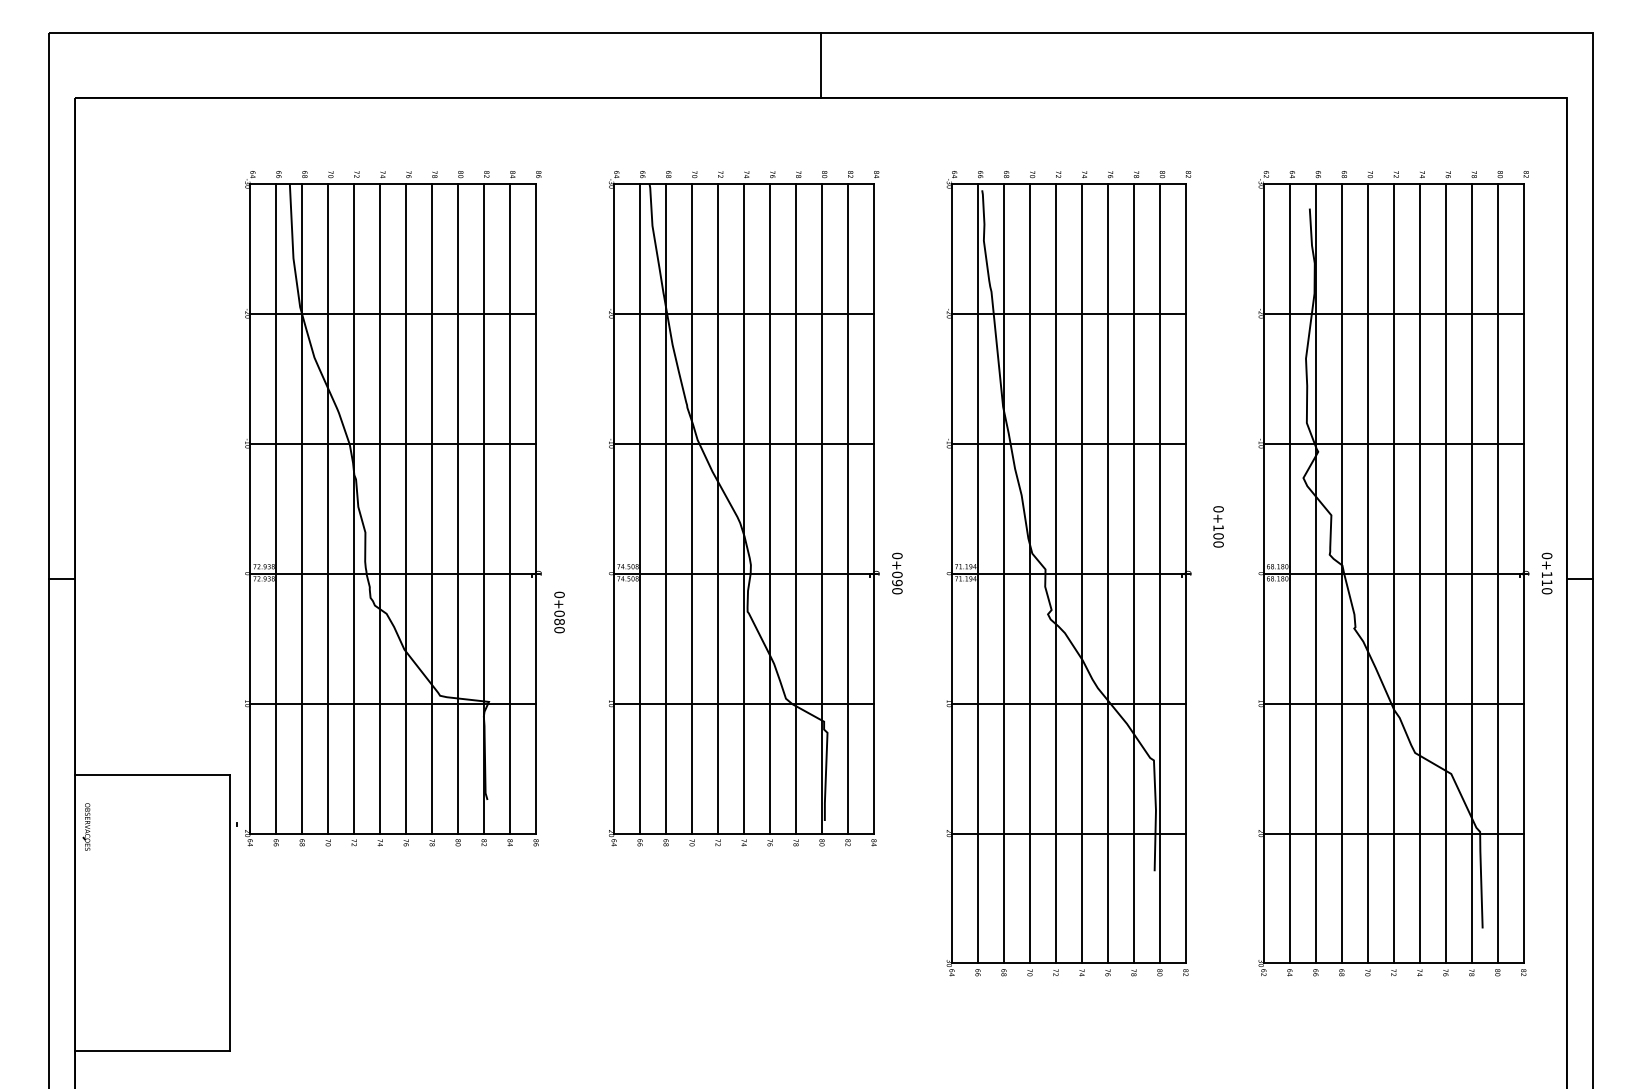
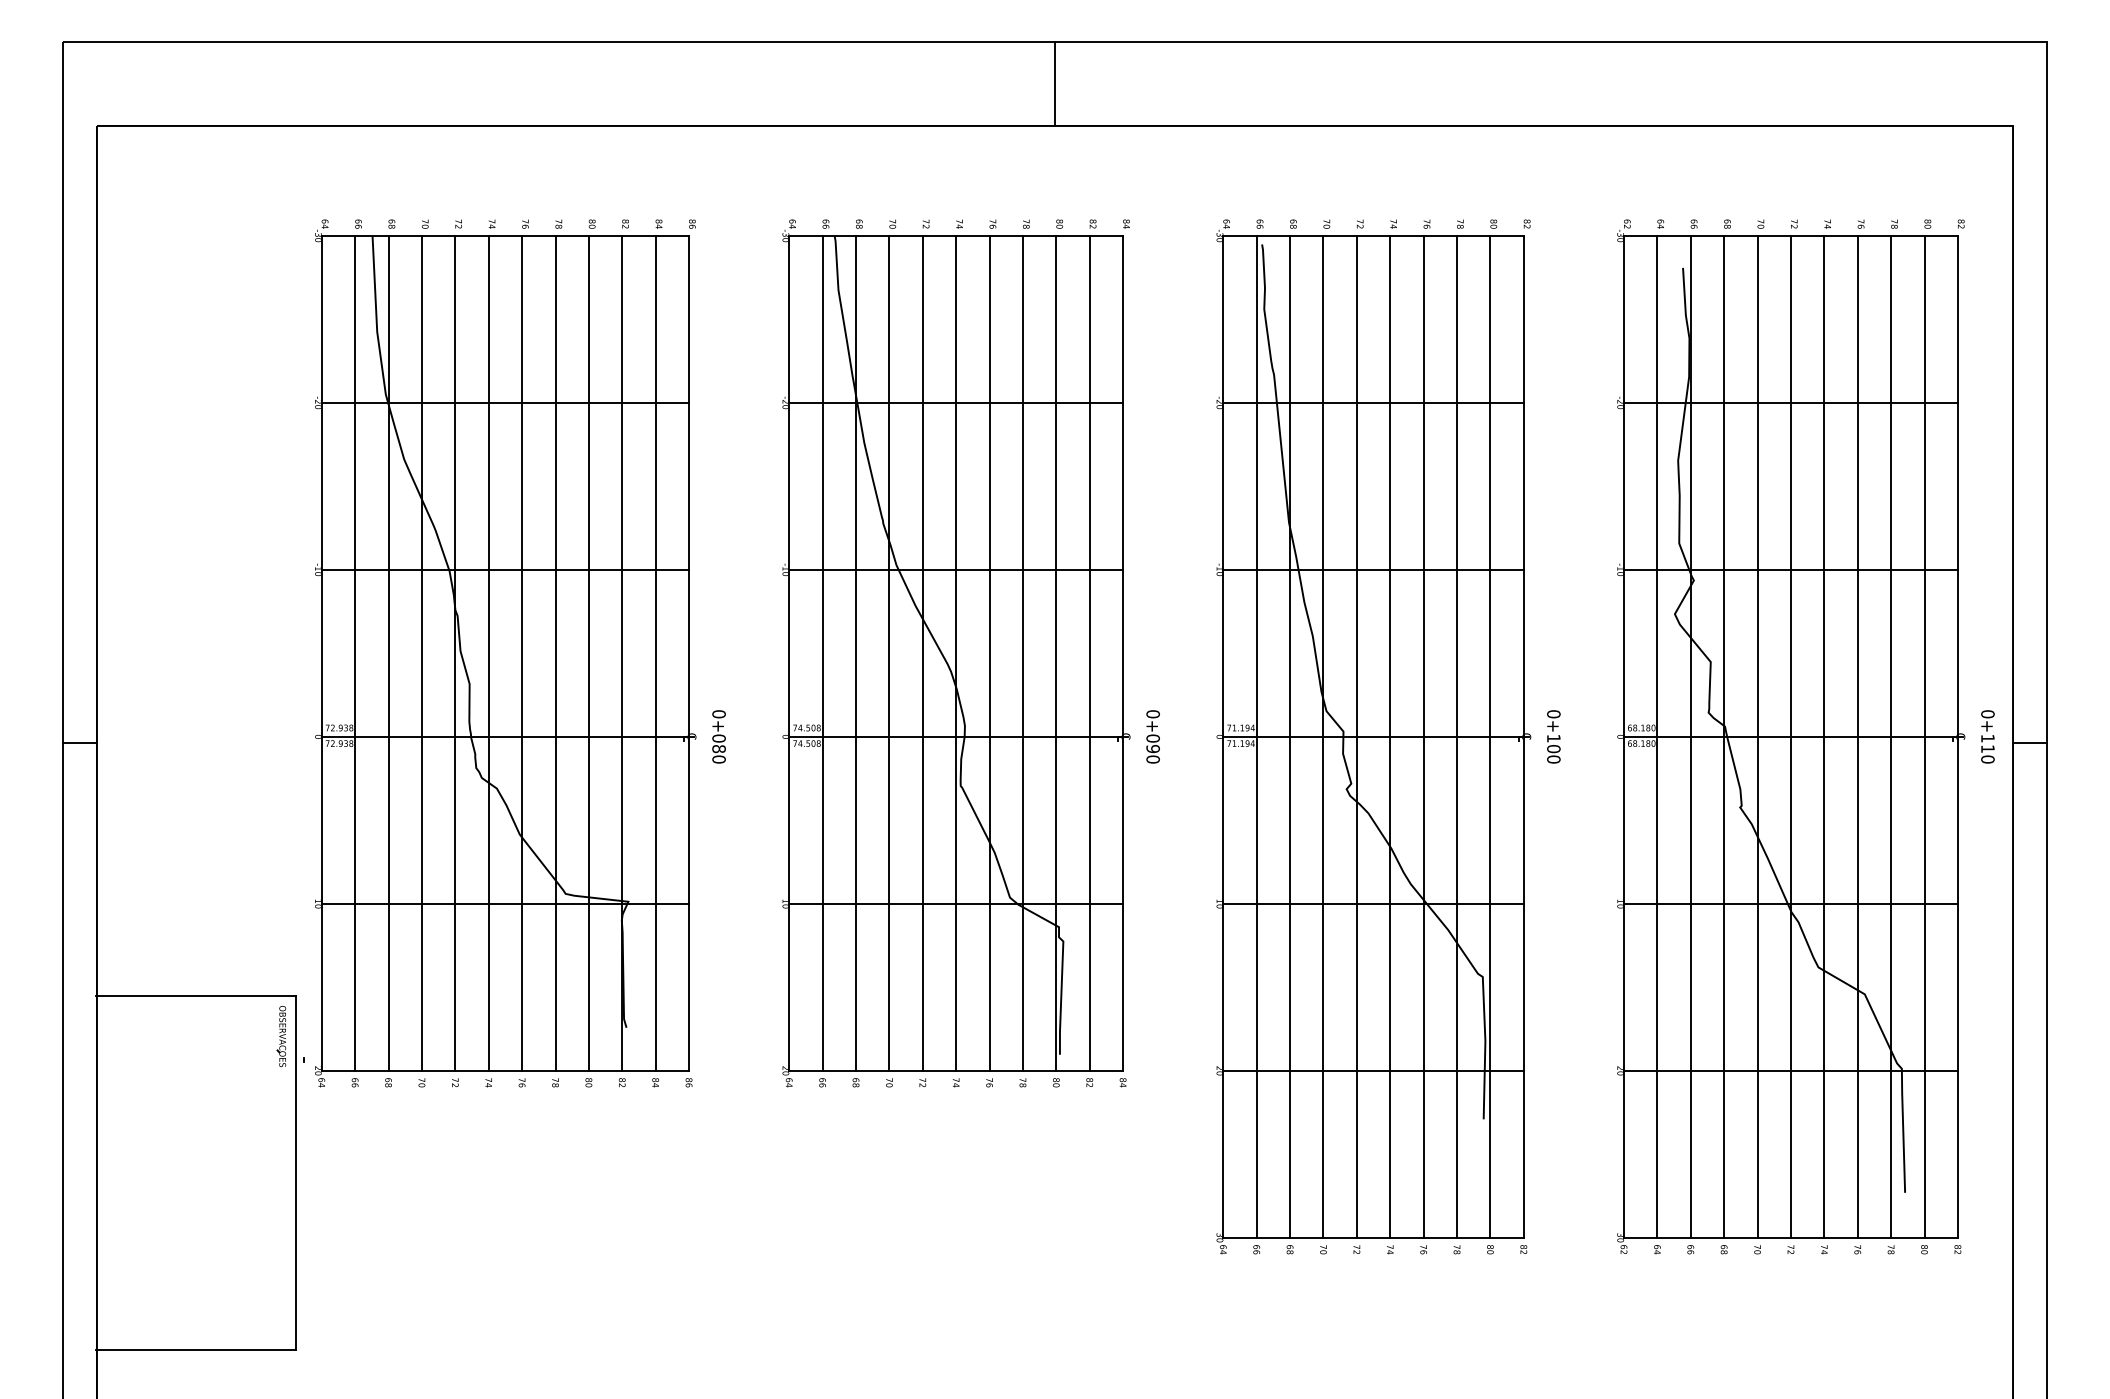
text: (1218, 526) -> (1553, 736), moved
text: (559, 612) -> (718, 736), moved
part: (86, 827) -> (281, 1036), moved

